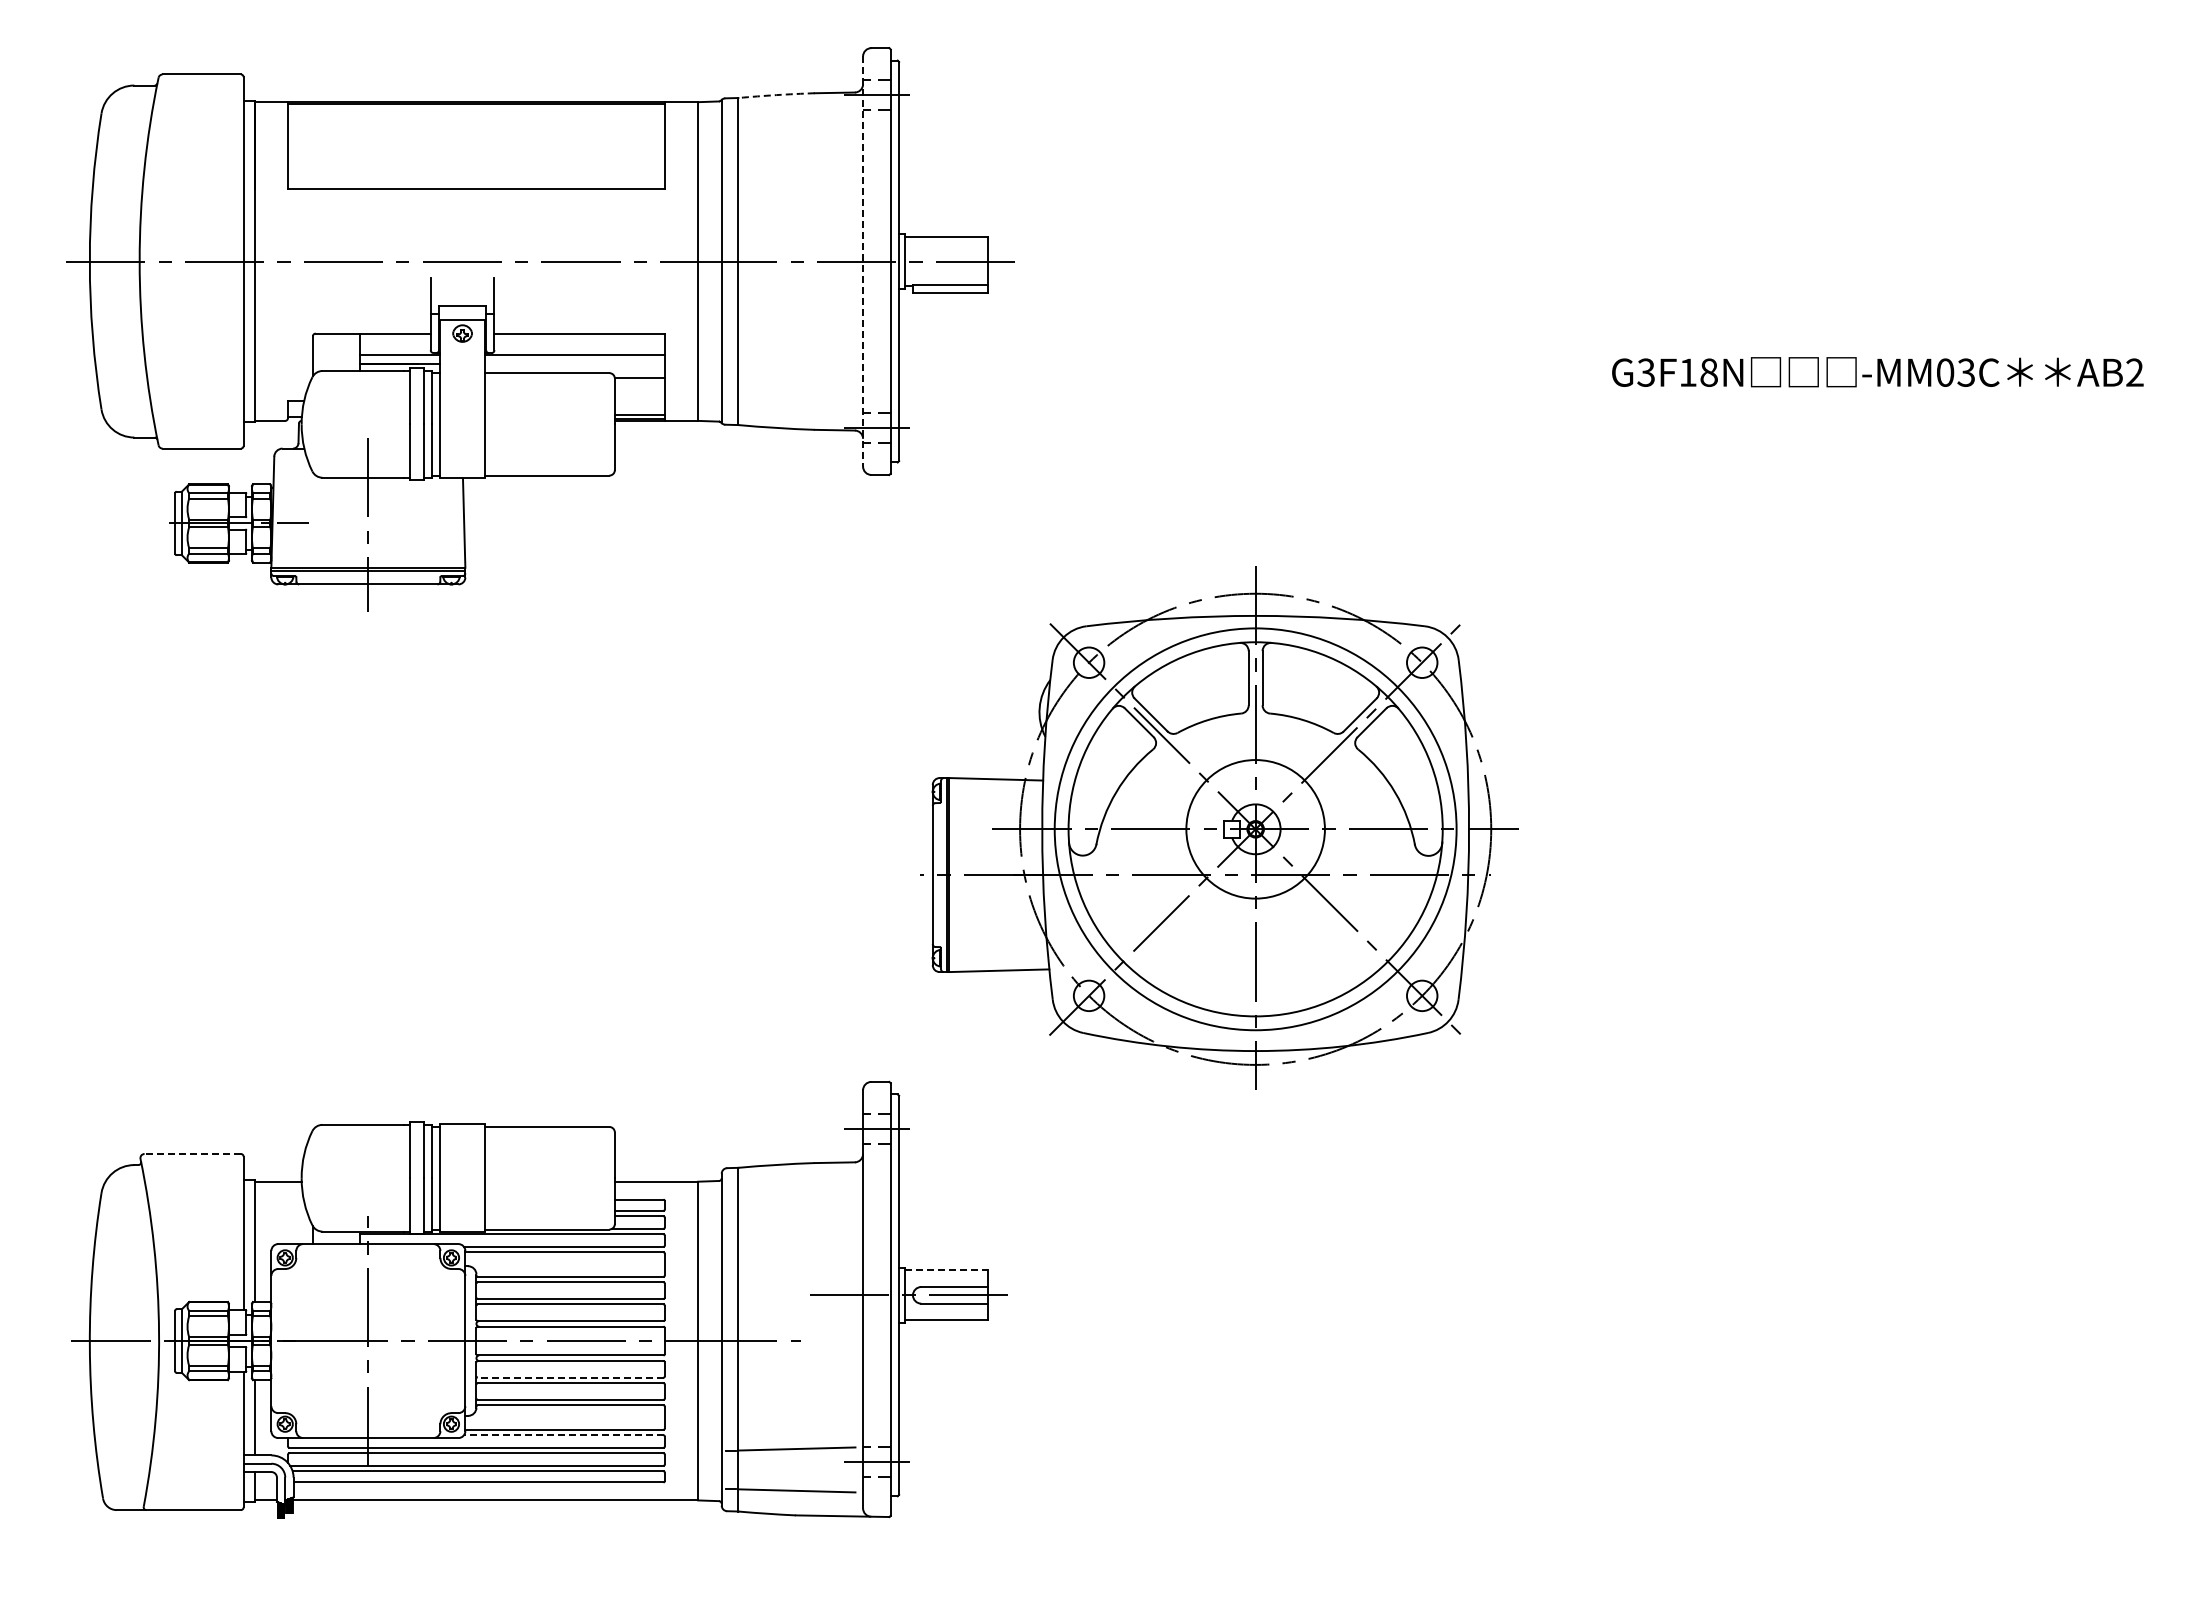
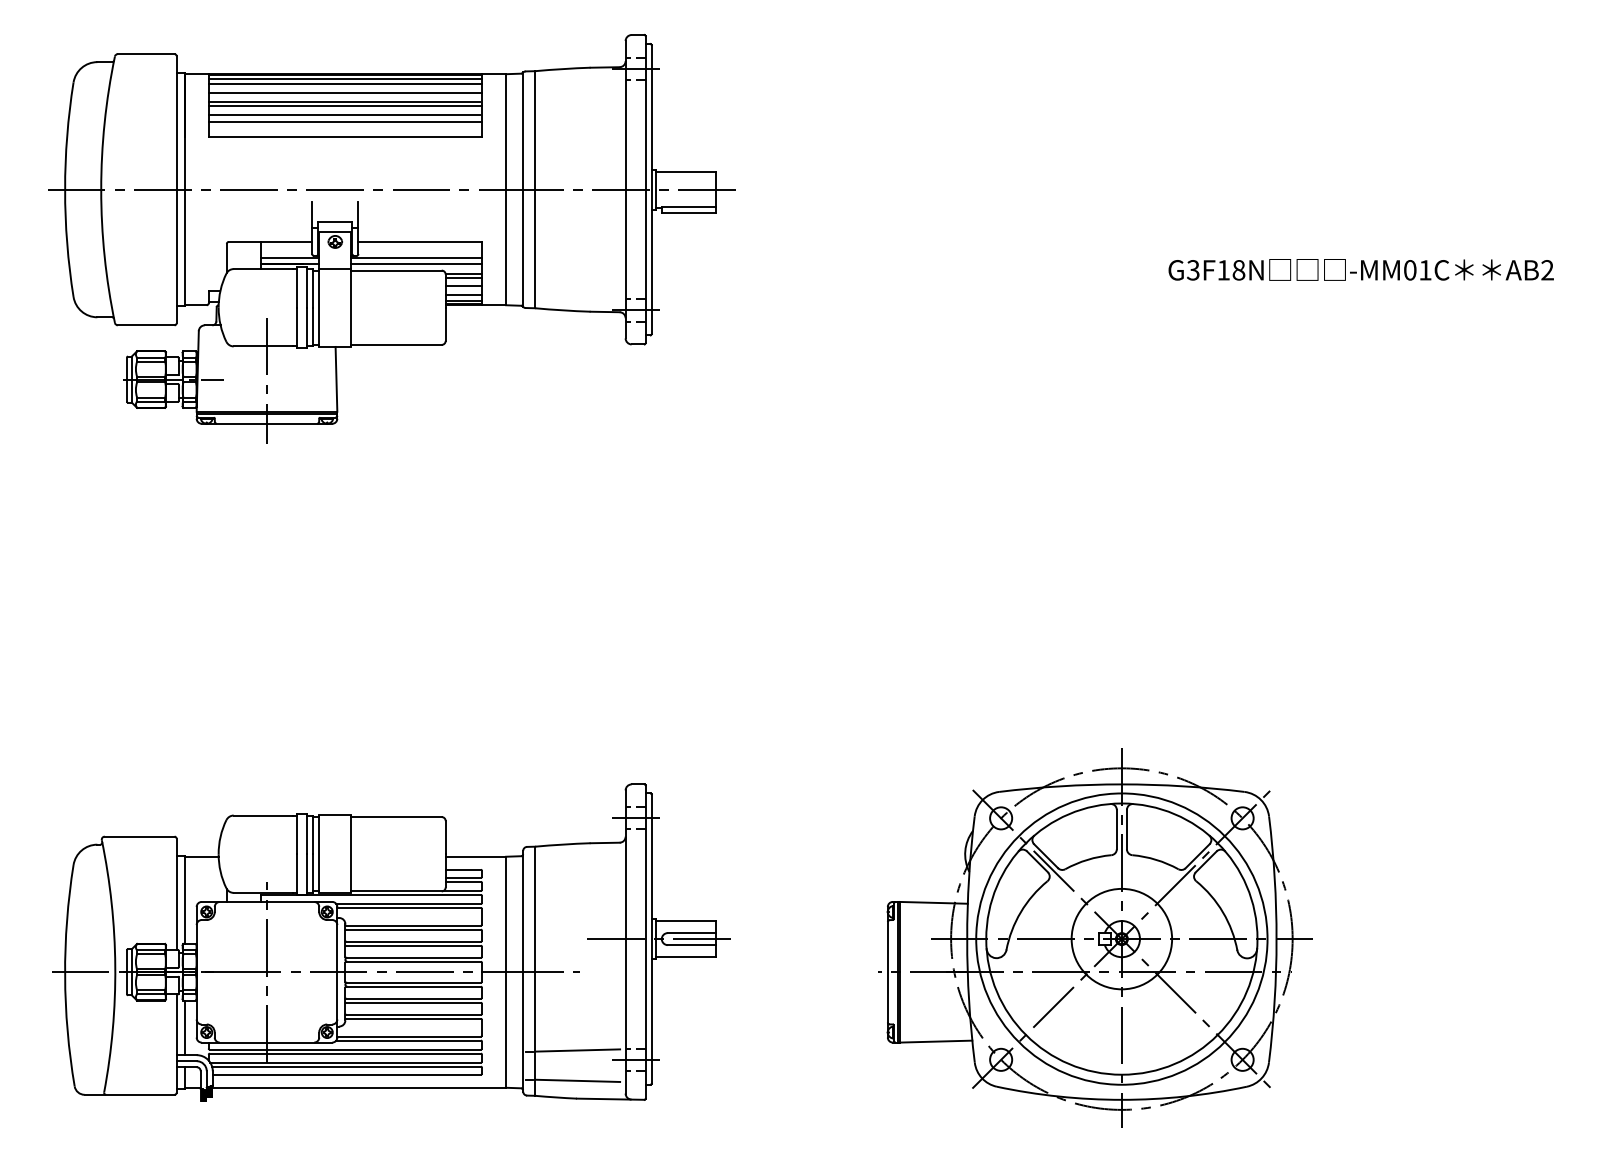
arc: (776, 95) -> (562, 69), dashed -> solid
line: (475, 108) -> (344, 78), added
line: (475, 116) -> (344, 84), added
line: (475, 128) -> (344, 93), added
line: (474, 140) -> (343, 101), added
line: (475, 145) -> (344, 105), added
line: (474, 158) -> (343, 115), added
line: (475, 167) -> (344, 121), added
line: (863, 262) -> (625, 190), dashed -> solid
line: (574, 364) -> (416, 264), added
line: (462, 370) -> (335, 268), added
text: (1965, 372) -> (1424, 270), -MM03C -> -MM01C
line: (639, 383) -> (463, 278), added
line: (639, 394) -> (463, 286), added
line: (639, 406) -> (463, 294), added
part: (1219, 827) -> (1095, 937), moved
line: (192, 1153) -> (139, 836), dashed -> solid
line: (946, 1270) -> (686, 921), dashed -> solid
line: (570, 1377) -> (413, 998), dashed -> solid
line: (563, 1435) -> (408, 1040), dashed -> solid

